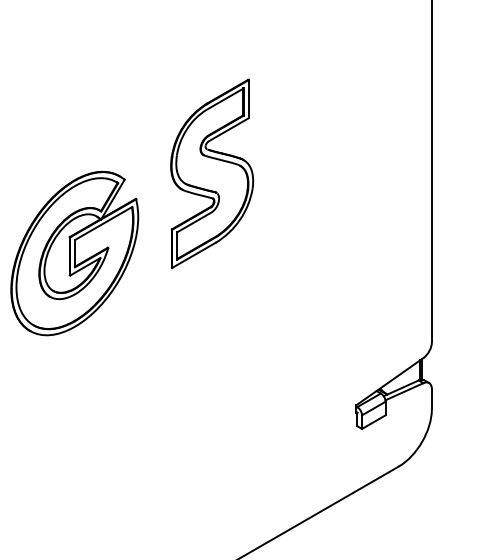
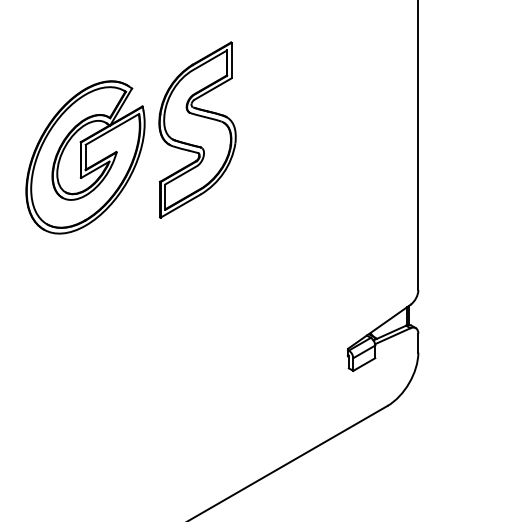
part: (212, 173) -> (197, 129), moved
part: (74, 253) -> (85, 157), moved

